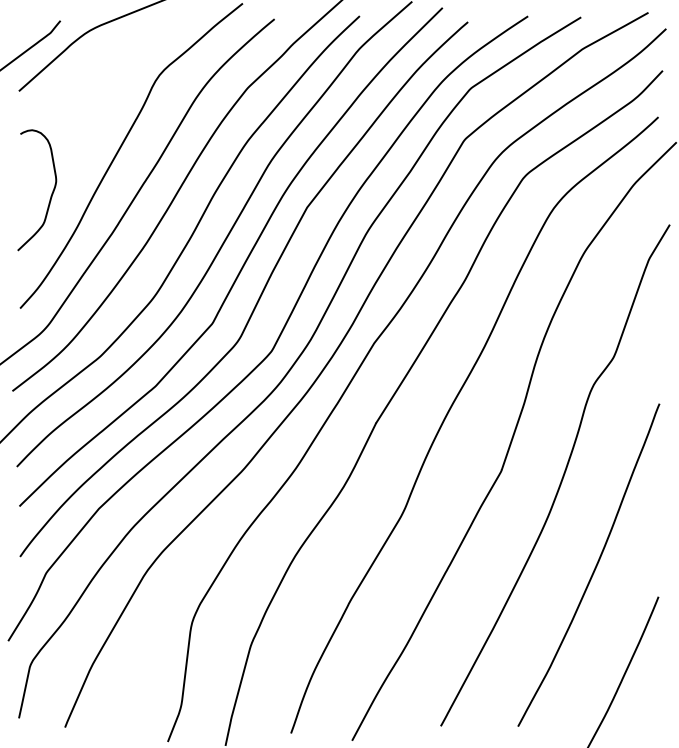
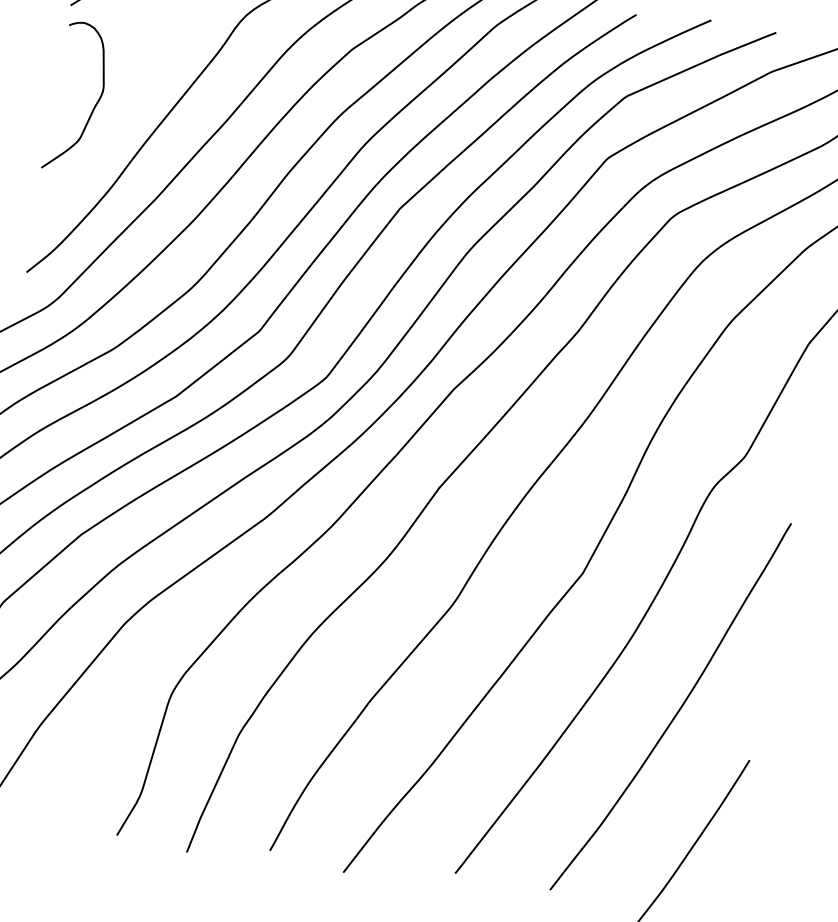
curve: (51, 193) -> (94, 104), moved

